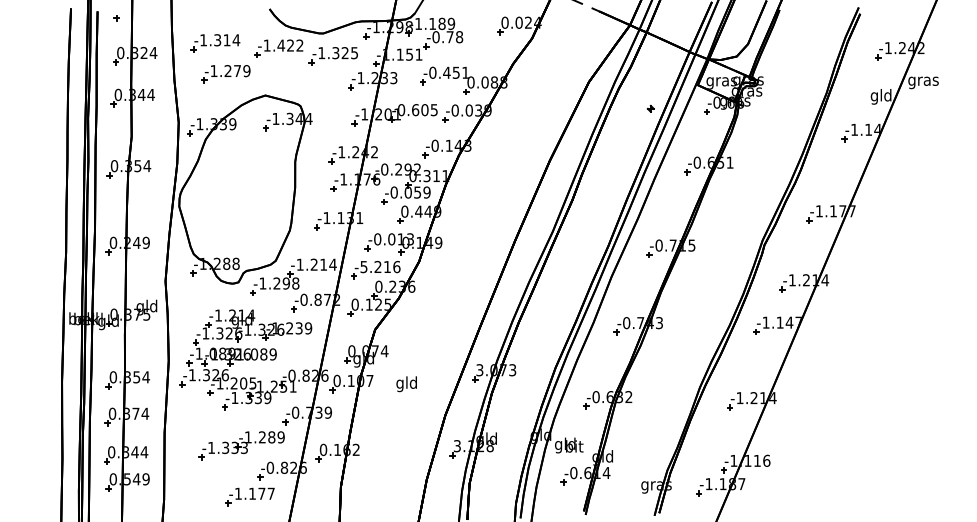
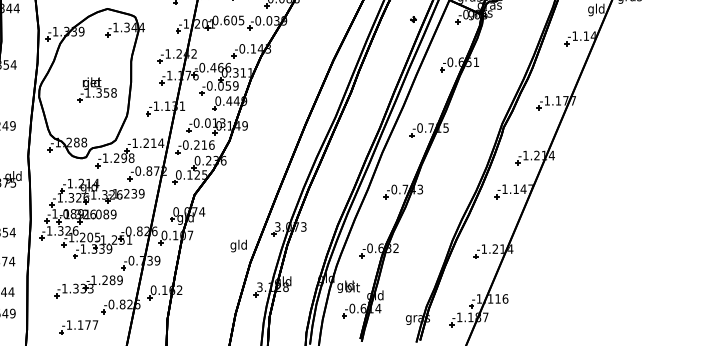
text: (407, 169) -> (220, 67), -0.292 -> -0.466
part: (252, 197) -> (97, 89), added
text: (363, 267) -> (185, 145), -5.216 -> -0.216
text: (406, 384) -> (238, 246), moved
part: (249, 496) -> (78, 327), moved

